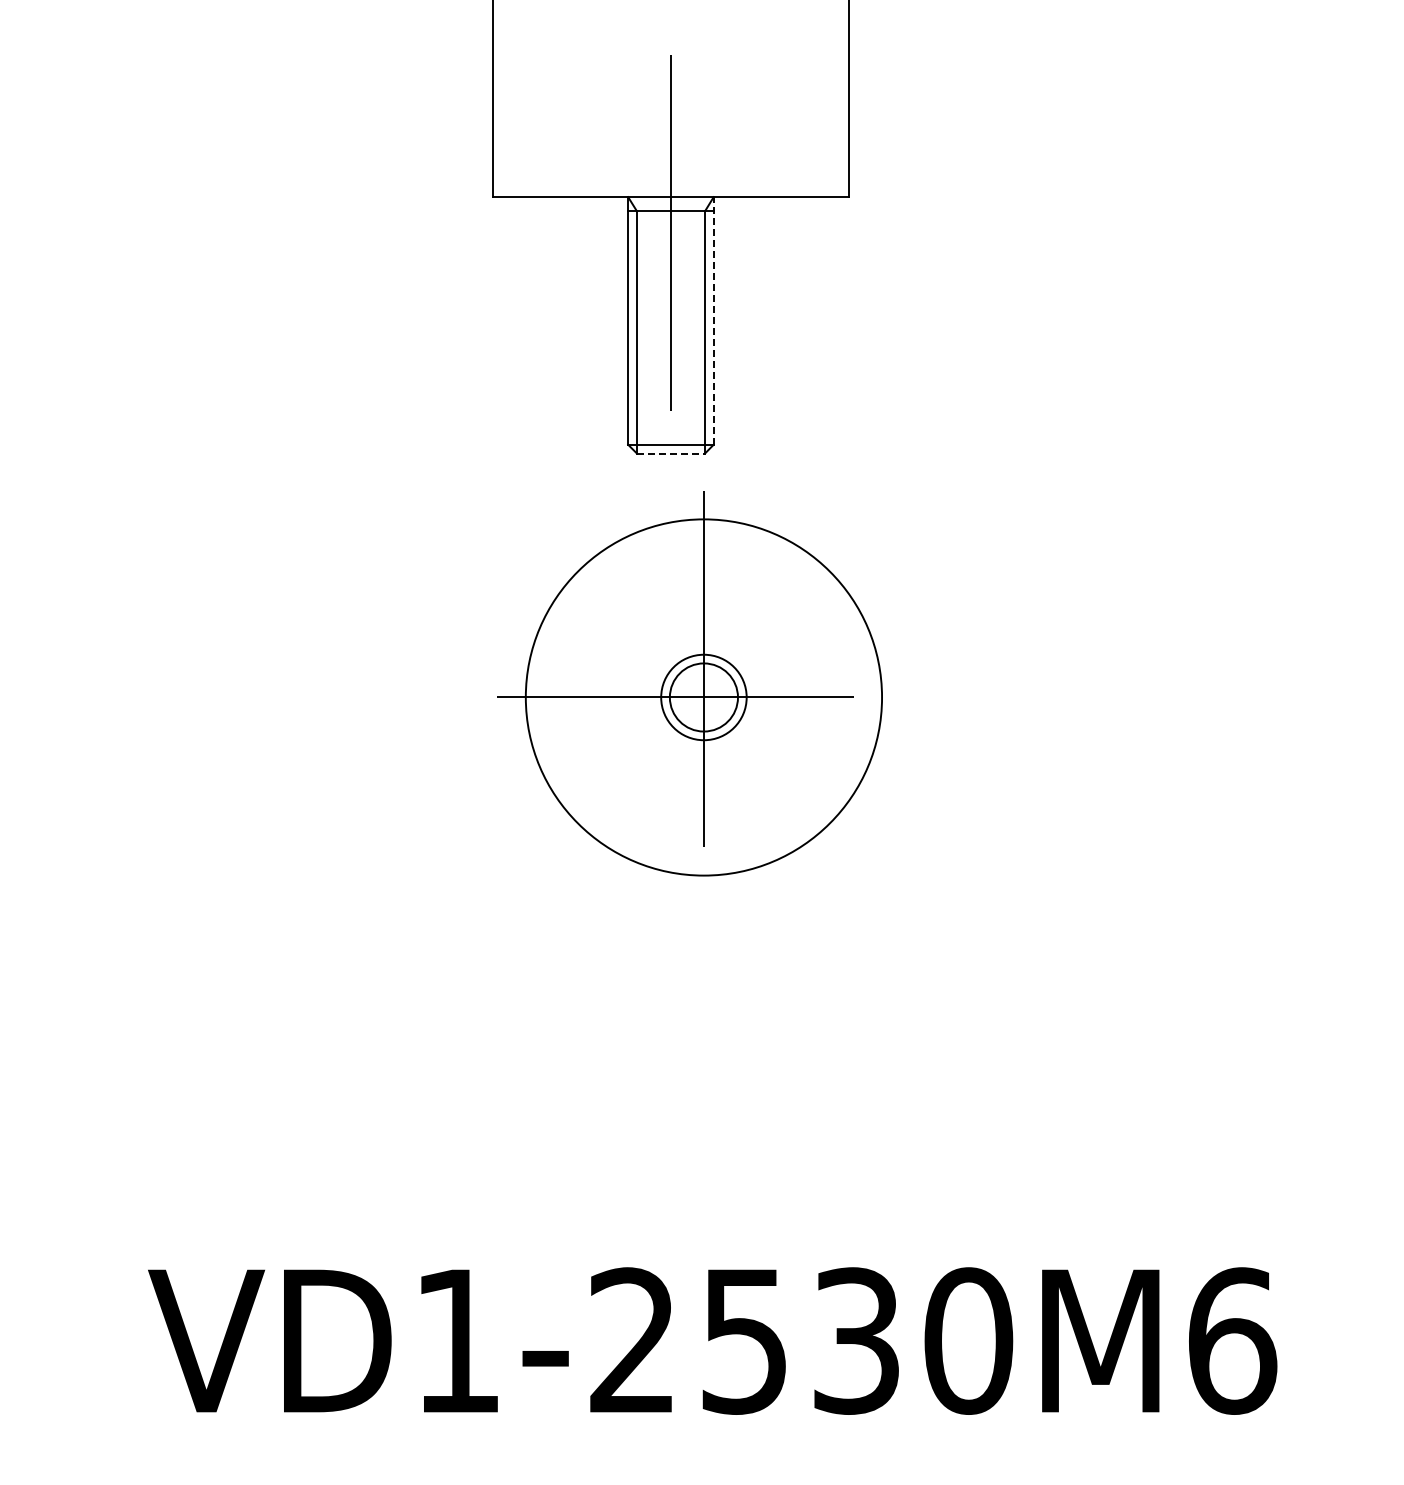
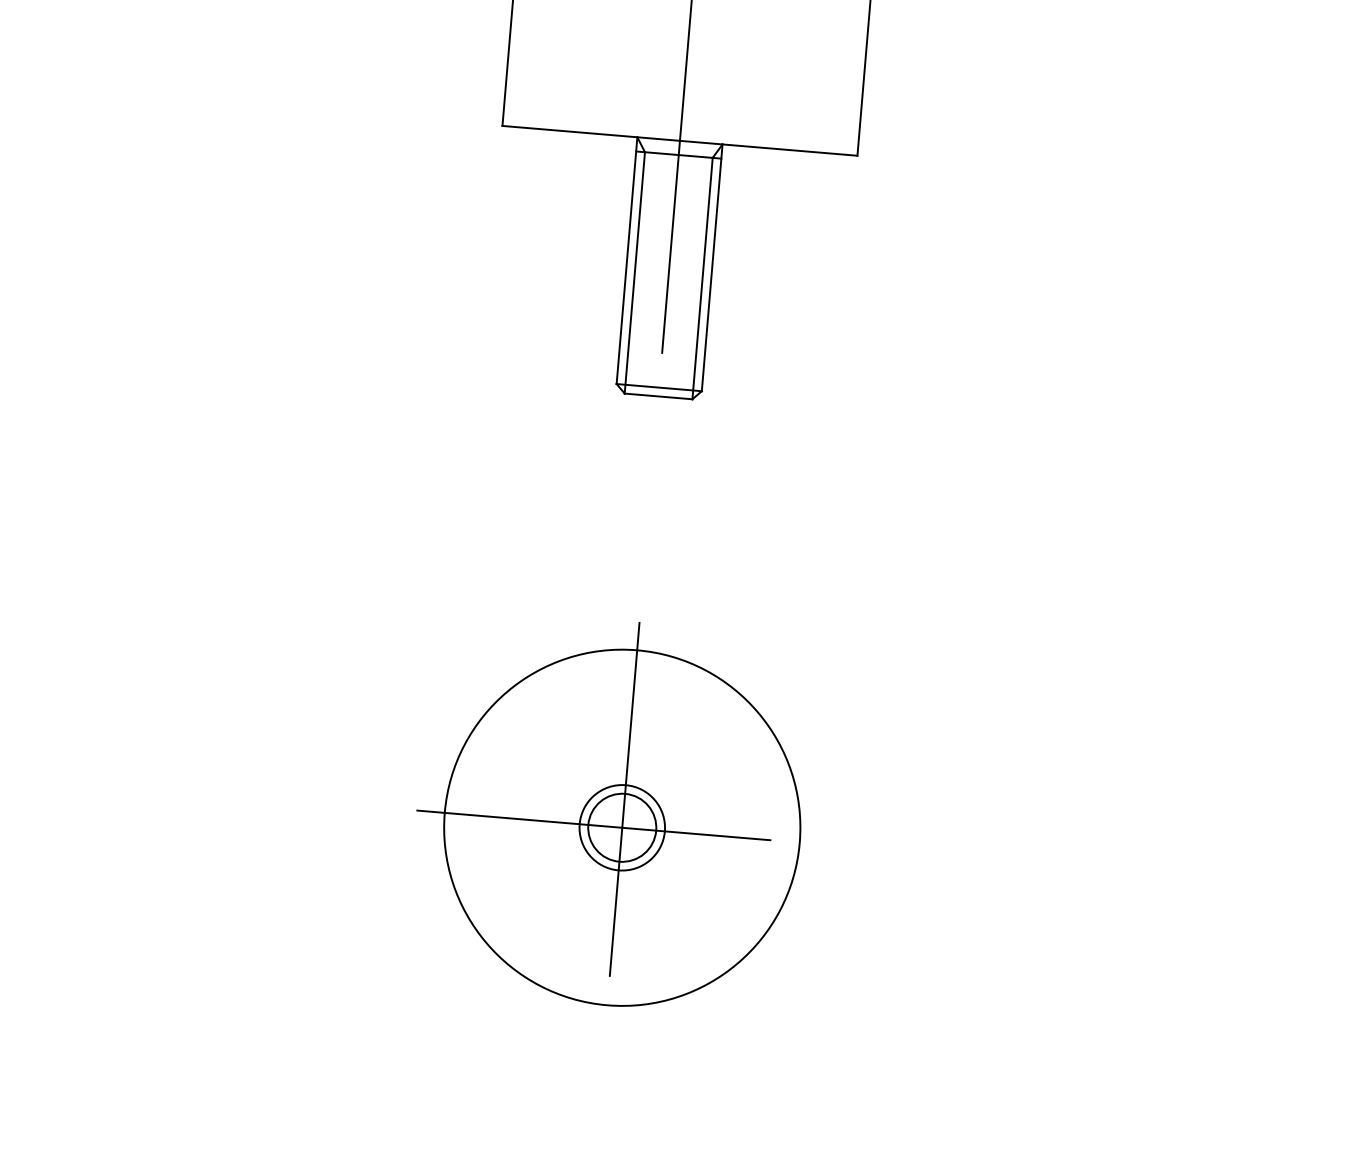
line: (713, 320) -> (712, 267), dashed -> solid
line: (671, 453) -> (659, 396), dashed -> solid
part: (689, 683) -> (609, 812), moved

